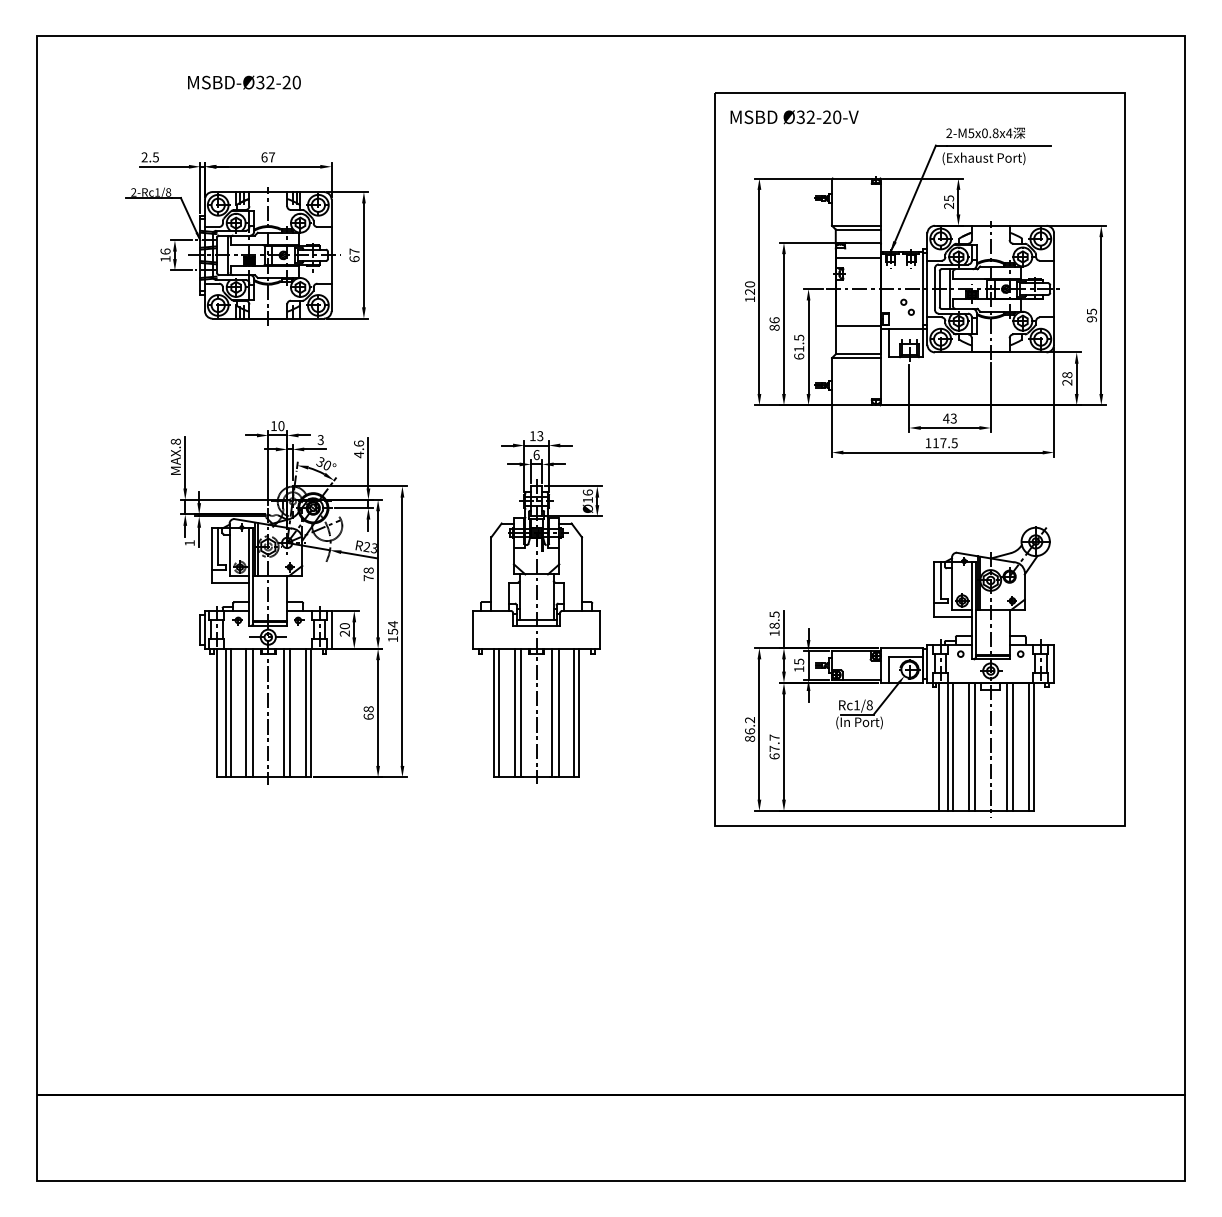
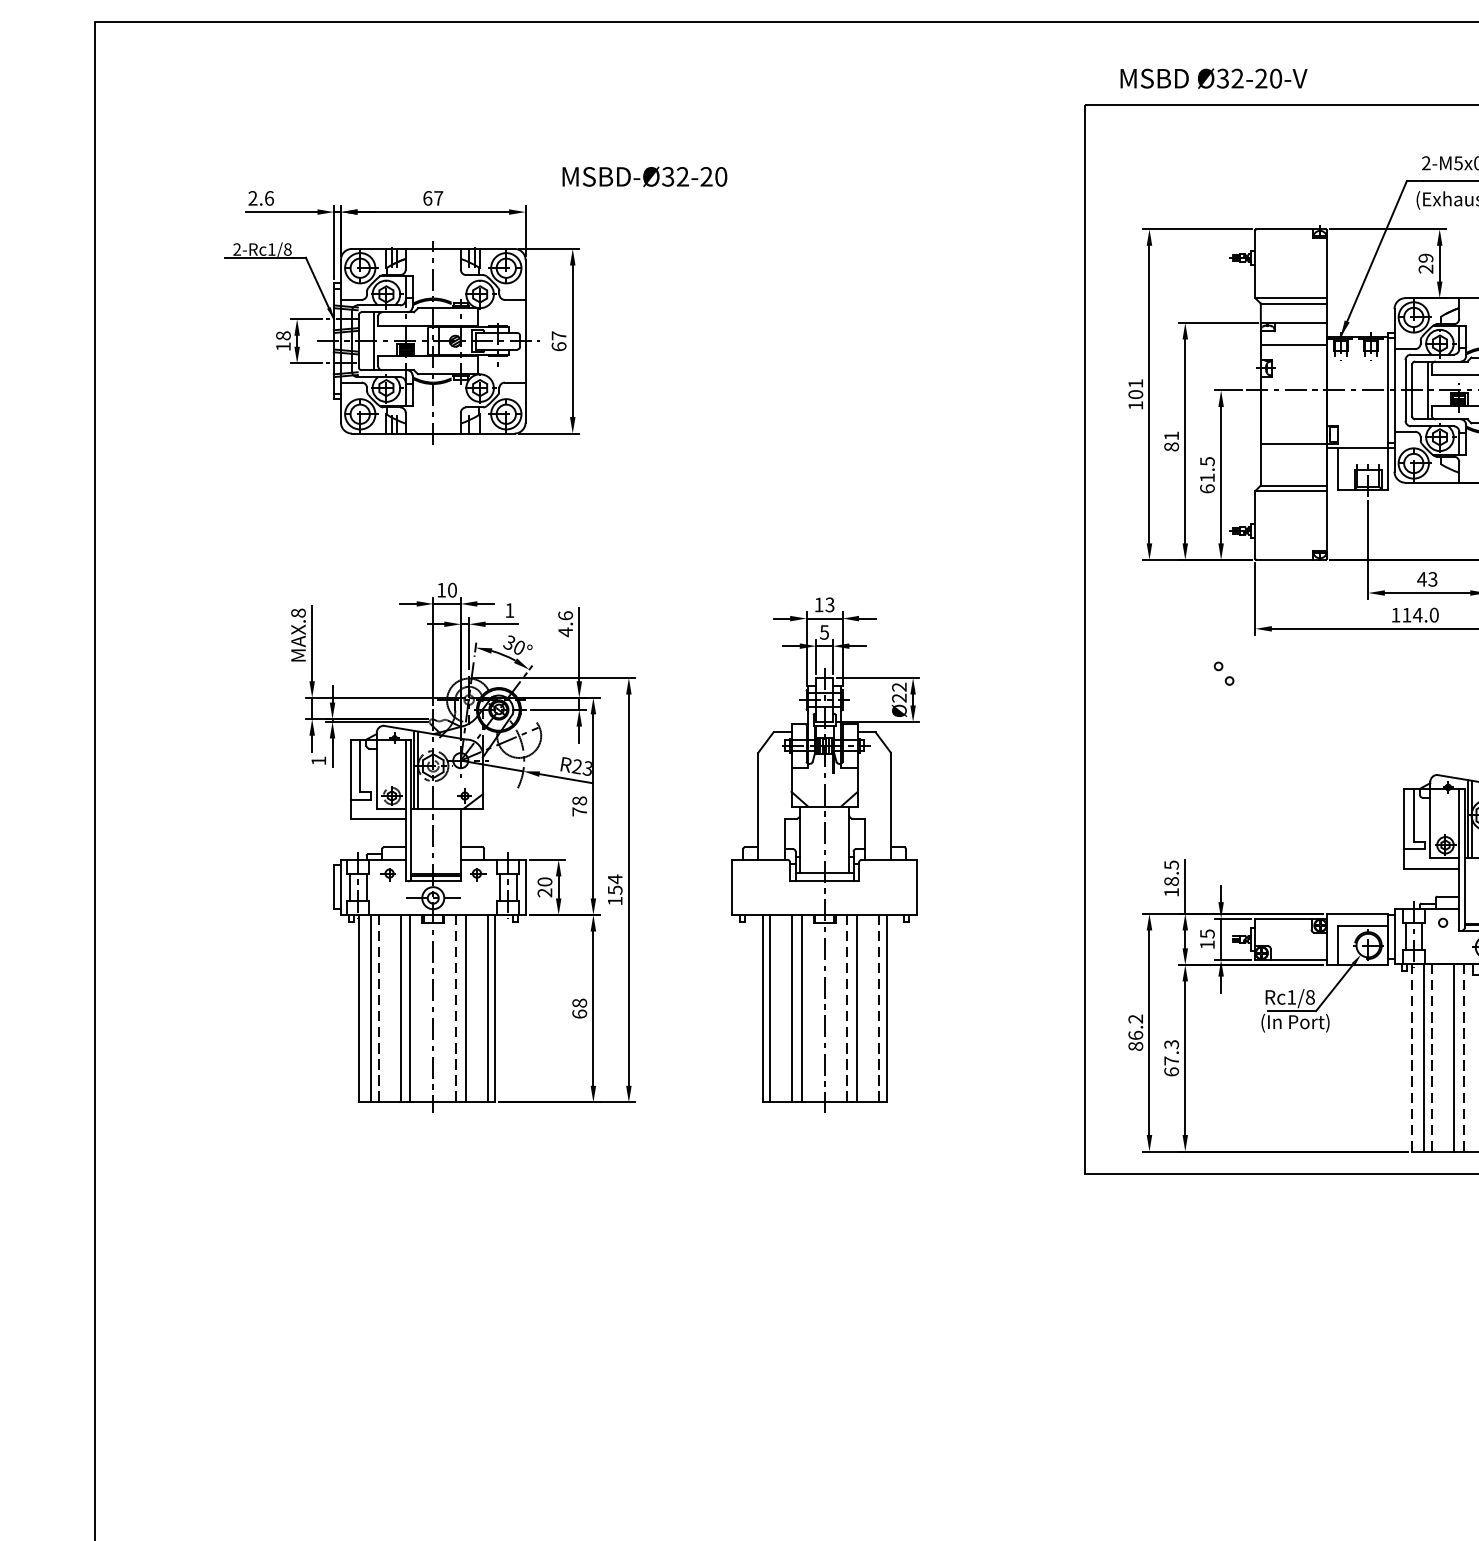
text: (244, 82) -> (645, 176), moved
text: (794, 117) -> (1213, 78), moved
text: (155, 157) -> (268, 198), 2.5 -> 2.6
text: (948, 198) -> (1425, 258), 25 -> 29
text: (165, 251) -> (283, 335), 16 -> 18
text: (750, 287) -> (1136, 388), 120 -> 101
part: (907, 306) -> (1223, 672), moved
text: (774, 320) -> (1171, 436), 86 -> 81
text: (320, 440) -> (509, 611), 3 -> 1
text: (948, 443) -> (1425, 615), 117.5 -> 114.0
text: (536, 455) -> (824, 633), 6 -> 5
text: (587, 496) -> (898, 692), Ø16 -> Ø22
line: (230, 713) -> (378, 1009), solid -> dashed
line: (283, 713) -> (455, 1009), solid -> dashed
line: (552, 713) -> (847, 1009), solid -> dashed
line: (574, 713) -> (879, 1009), solid -> dashed
text: (774, 737) -> (1171, 1044), 67.7 -> 67.3
line: (939, 747) -> (1412, 1058), solid -> dashed
line: (953, 747) -> (1432, 1058), solid -> dashed
line: (974, 747) -> (1463, 1058), solid -> dashed

